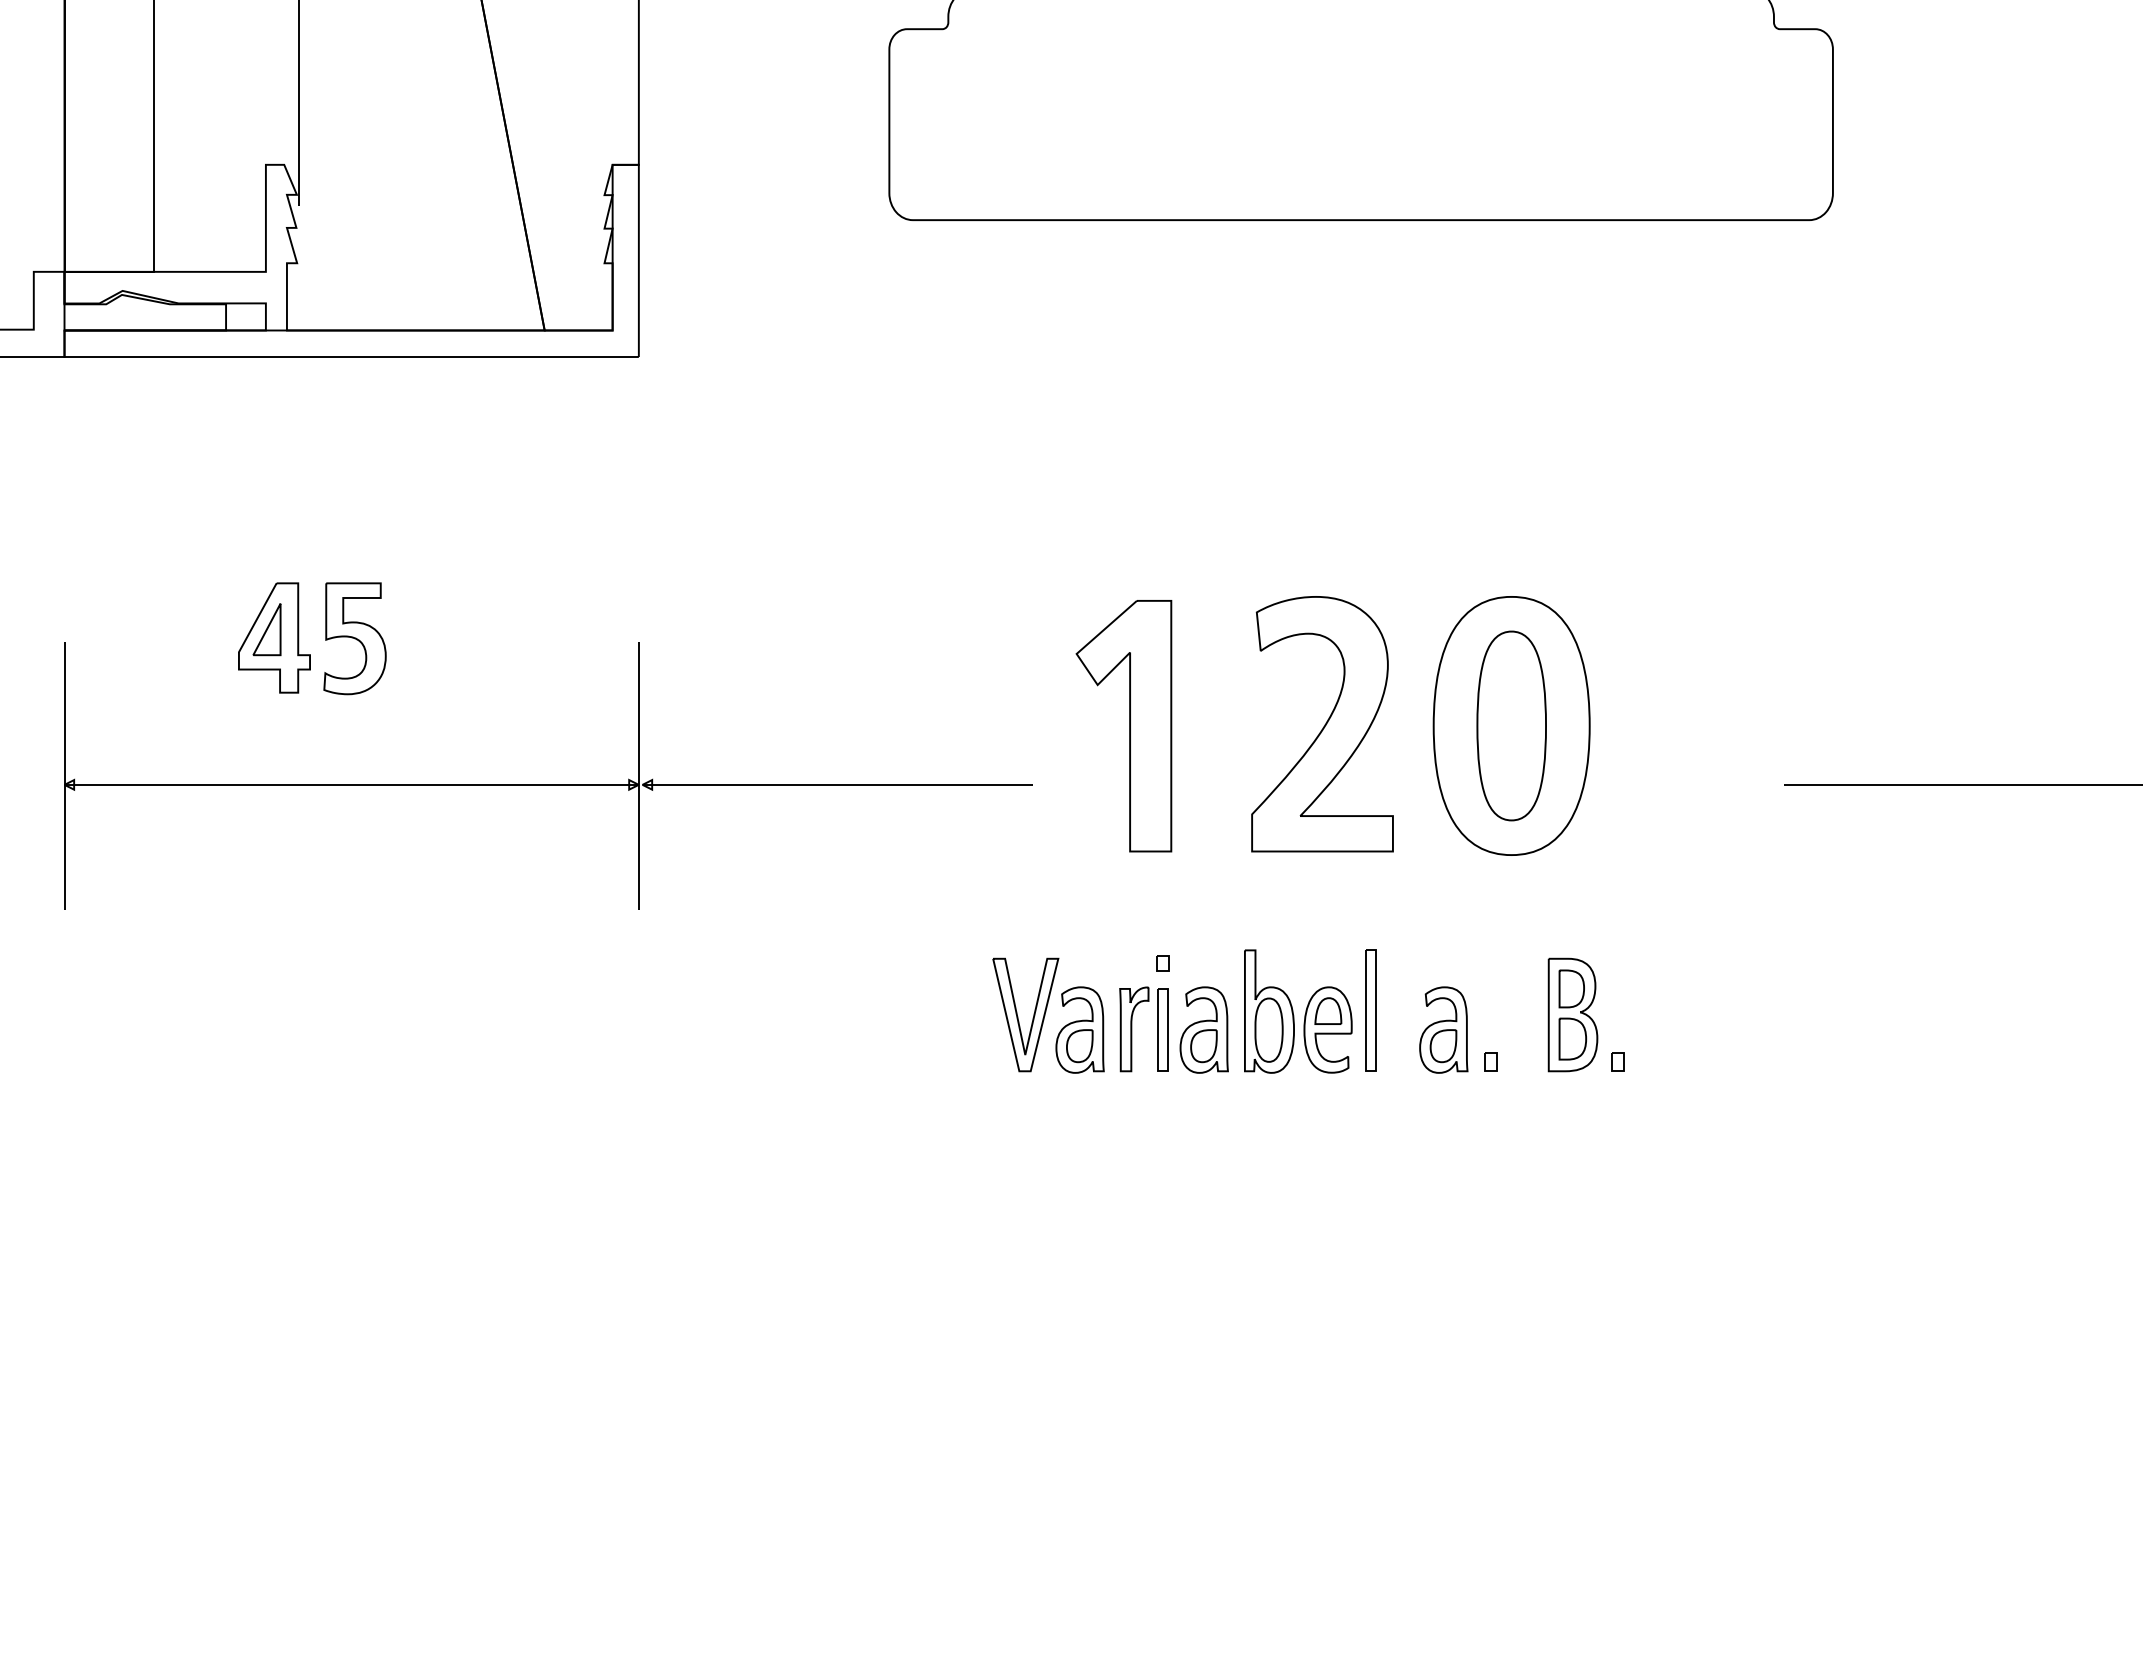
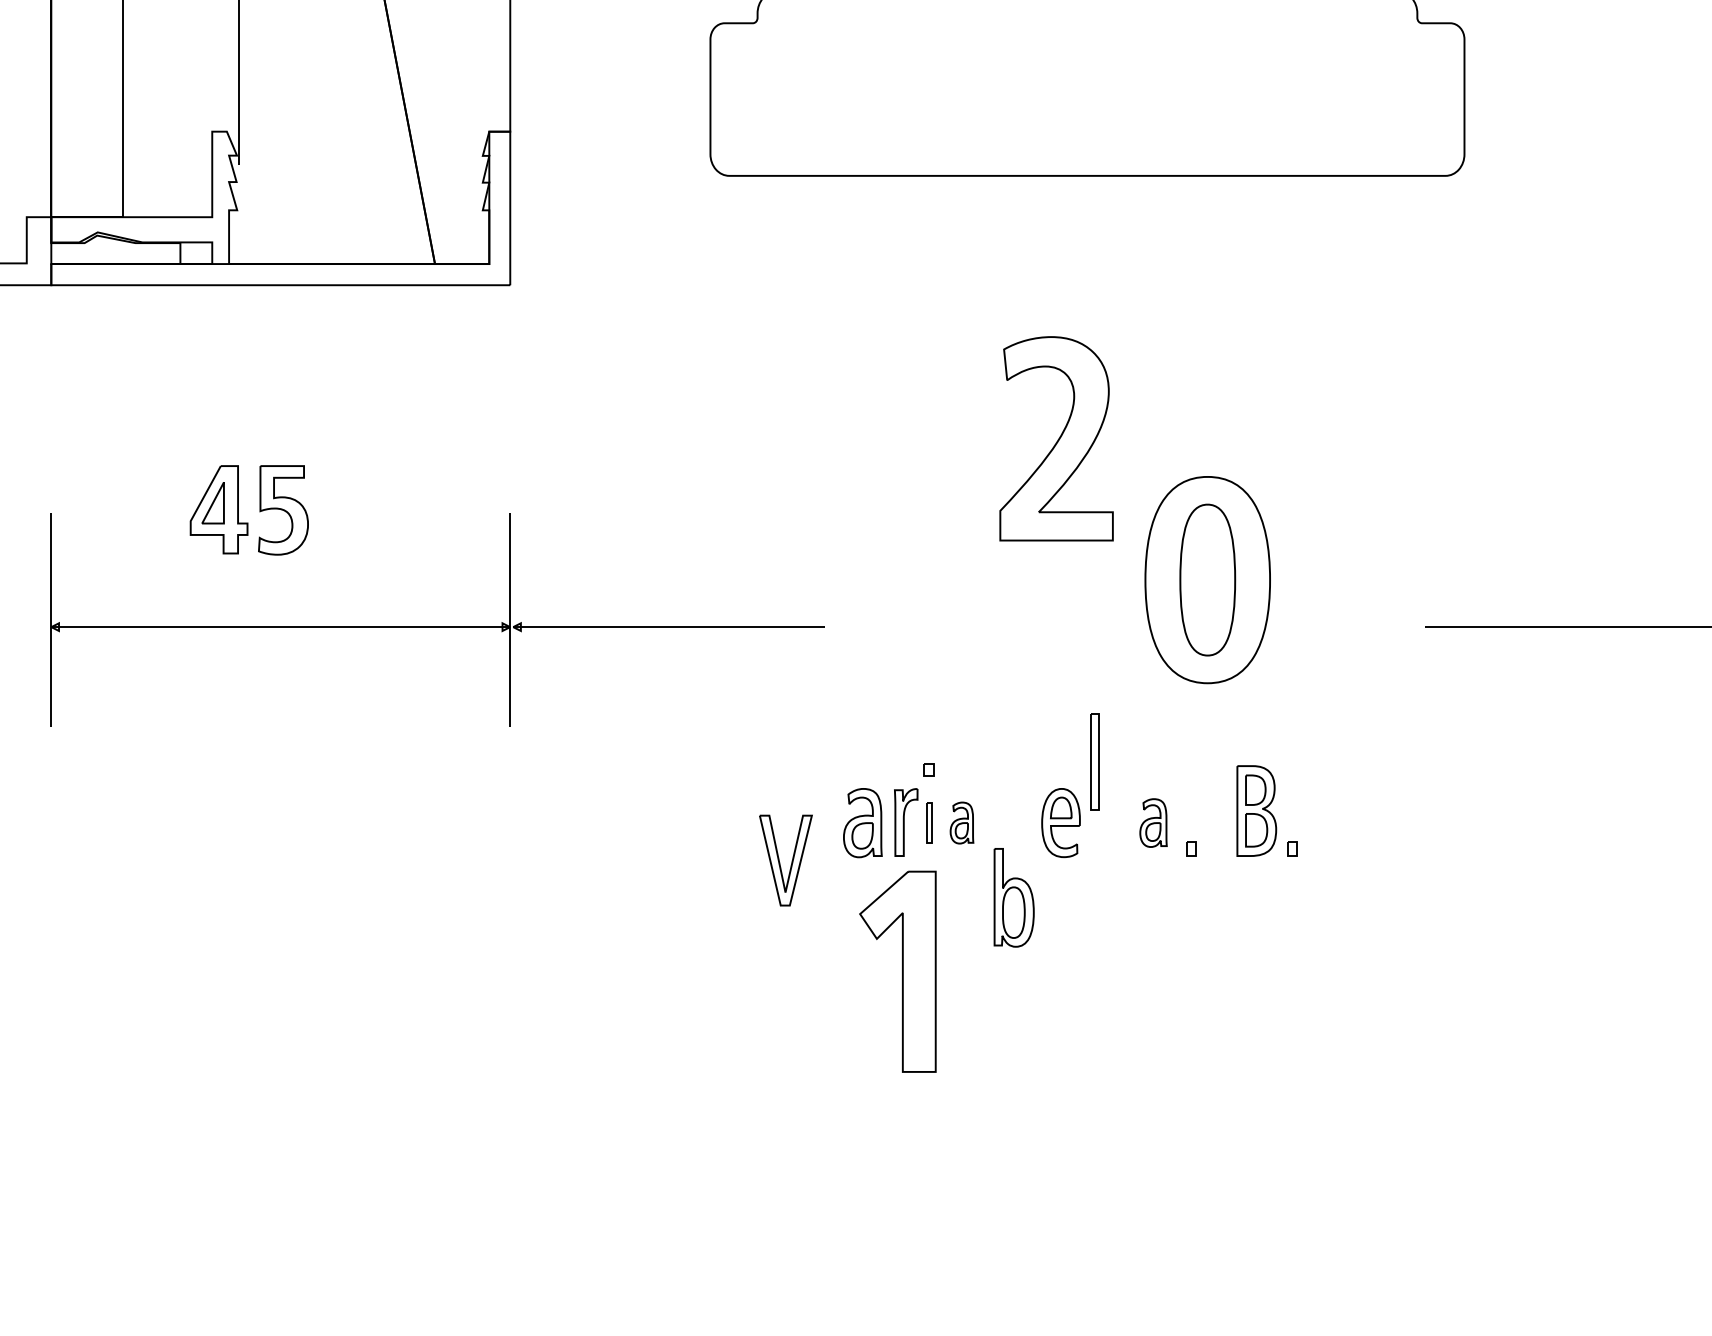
part: (1322, 724) -> (1056, 439), moved
part: (1123, 726) -> (897, 972), moved
part: (1370, 1010) -> (1094, 761), moved
part: (1269, 1011) -> (1014, 897), moved
part: (1018, 1016) -> (780, 861), moved
part: (1162, 1029) -> (928, 822), size x0.6
part: (1203, 1029) -> (961, 822), size x0.6
part: (1443, 1029) -> (1153, 822), size x0.7

